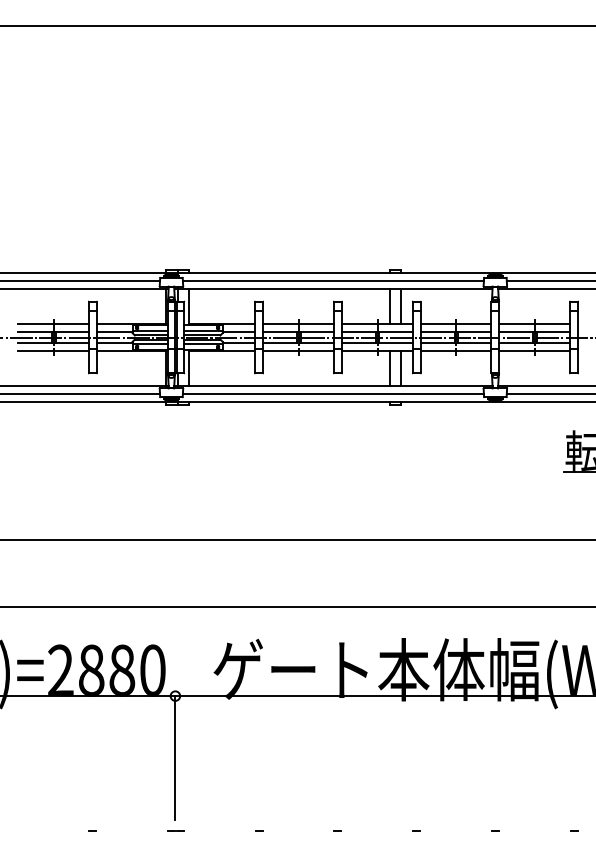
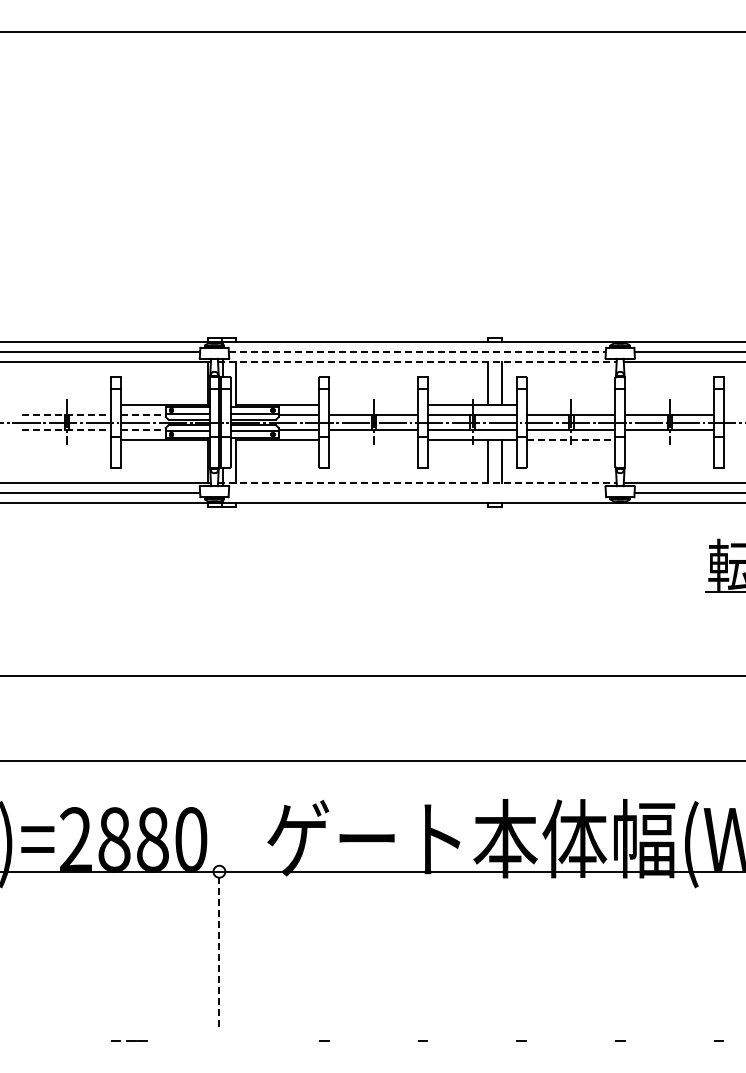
line: (333, 281) -> (417, 352), solid -> dashed
line: (333, 289) -> (417, 362), solid -> dashed
line: (53, 323) -> (66, 405), removed
line: (298, 323) -> (373, 405), removed
line: (455, 323) -> (570, 405), removed
line: (534, 323) -> (669, 405), removed
line: (54, 331) -> (67, 415), solid -> dashed
line: (114, 331) -> (143, 415), solid -> dashed
line: (54, 343) -> (67, 429), solid -> dashed
line: (114, 343) -> (143, 429), solid -> dashed
line: (53, 351) -> (66, 439), removed
line: (298, 351) -> (373, 439), removed
line: (456, 351) -> (571, 439), solid -> dashed
line: (534, 351) -> (669, 439), removed
line: (333, 386) -> (417, 483), solid -> dashed
line: (332, 393) -> (416, 492), removed
line: (175, 758) -> (219, 949), solid -> dashed
line: (175, 830) -> (136, 1040), moved

